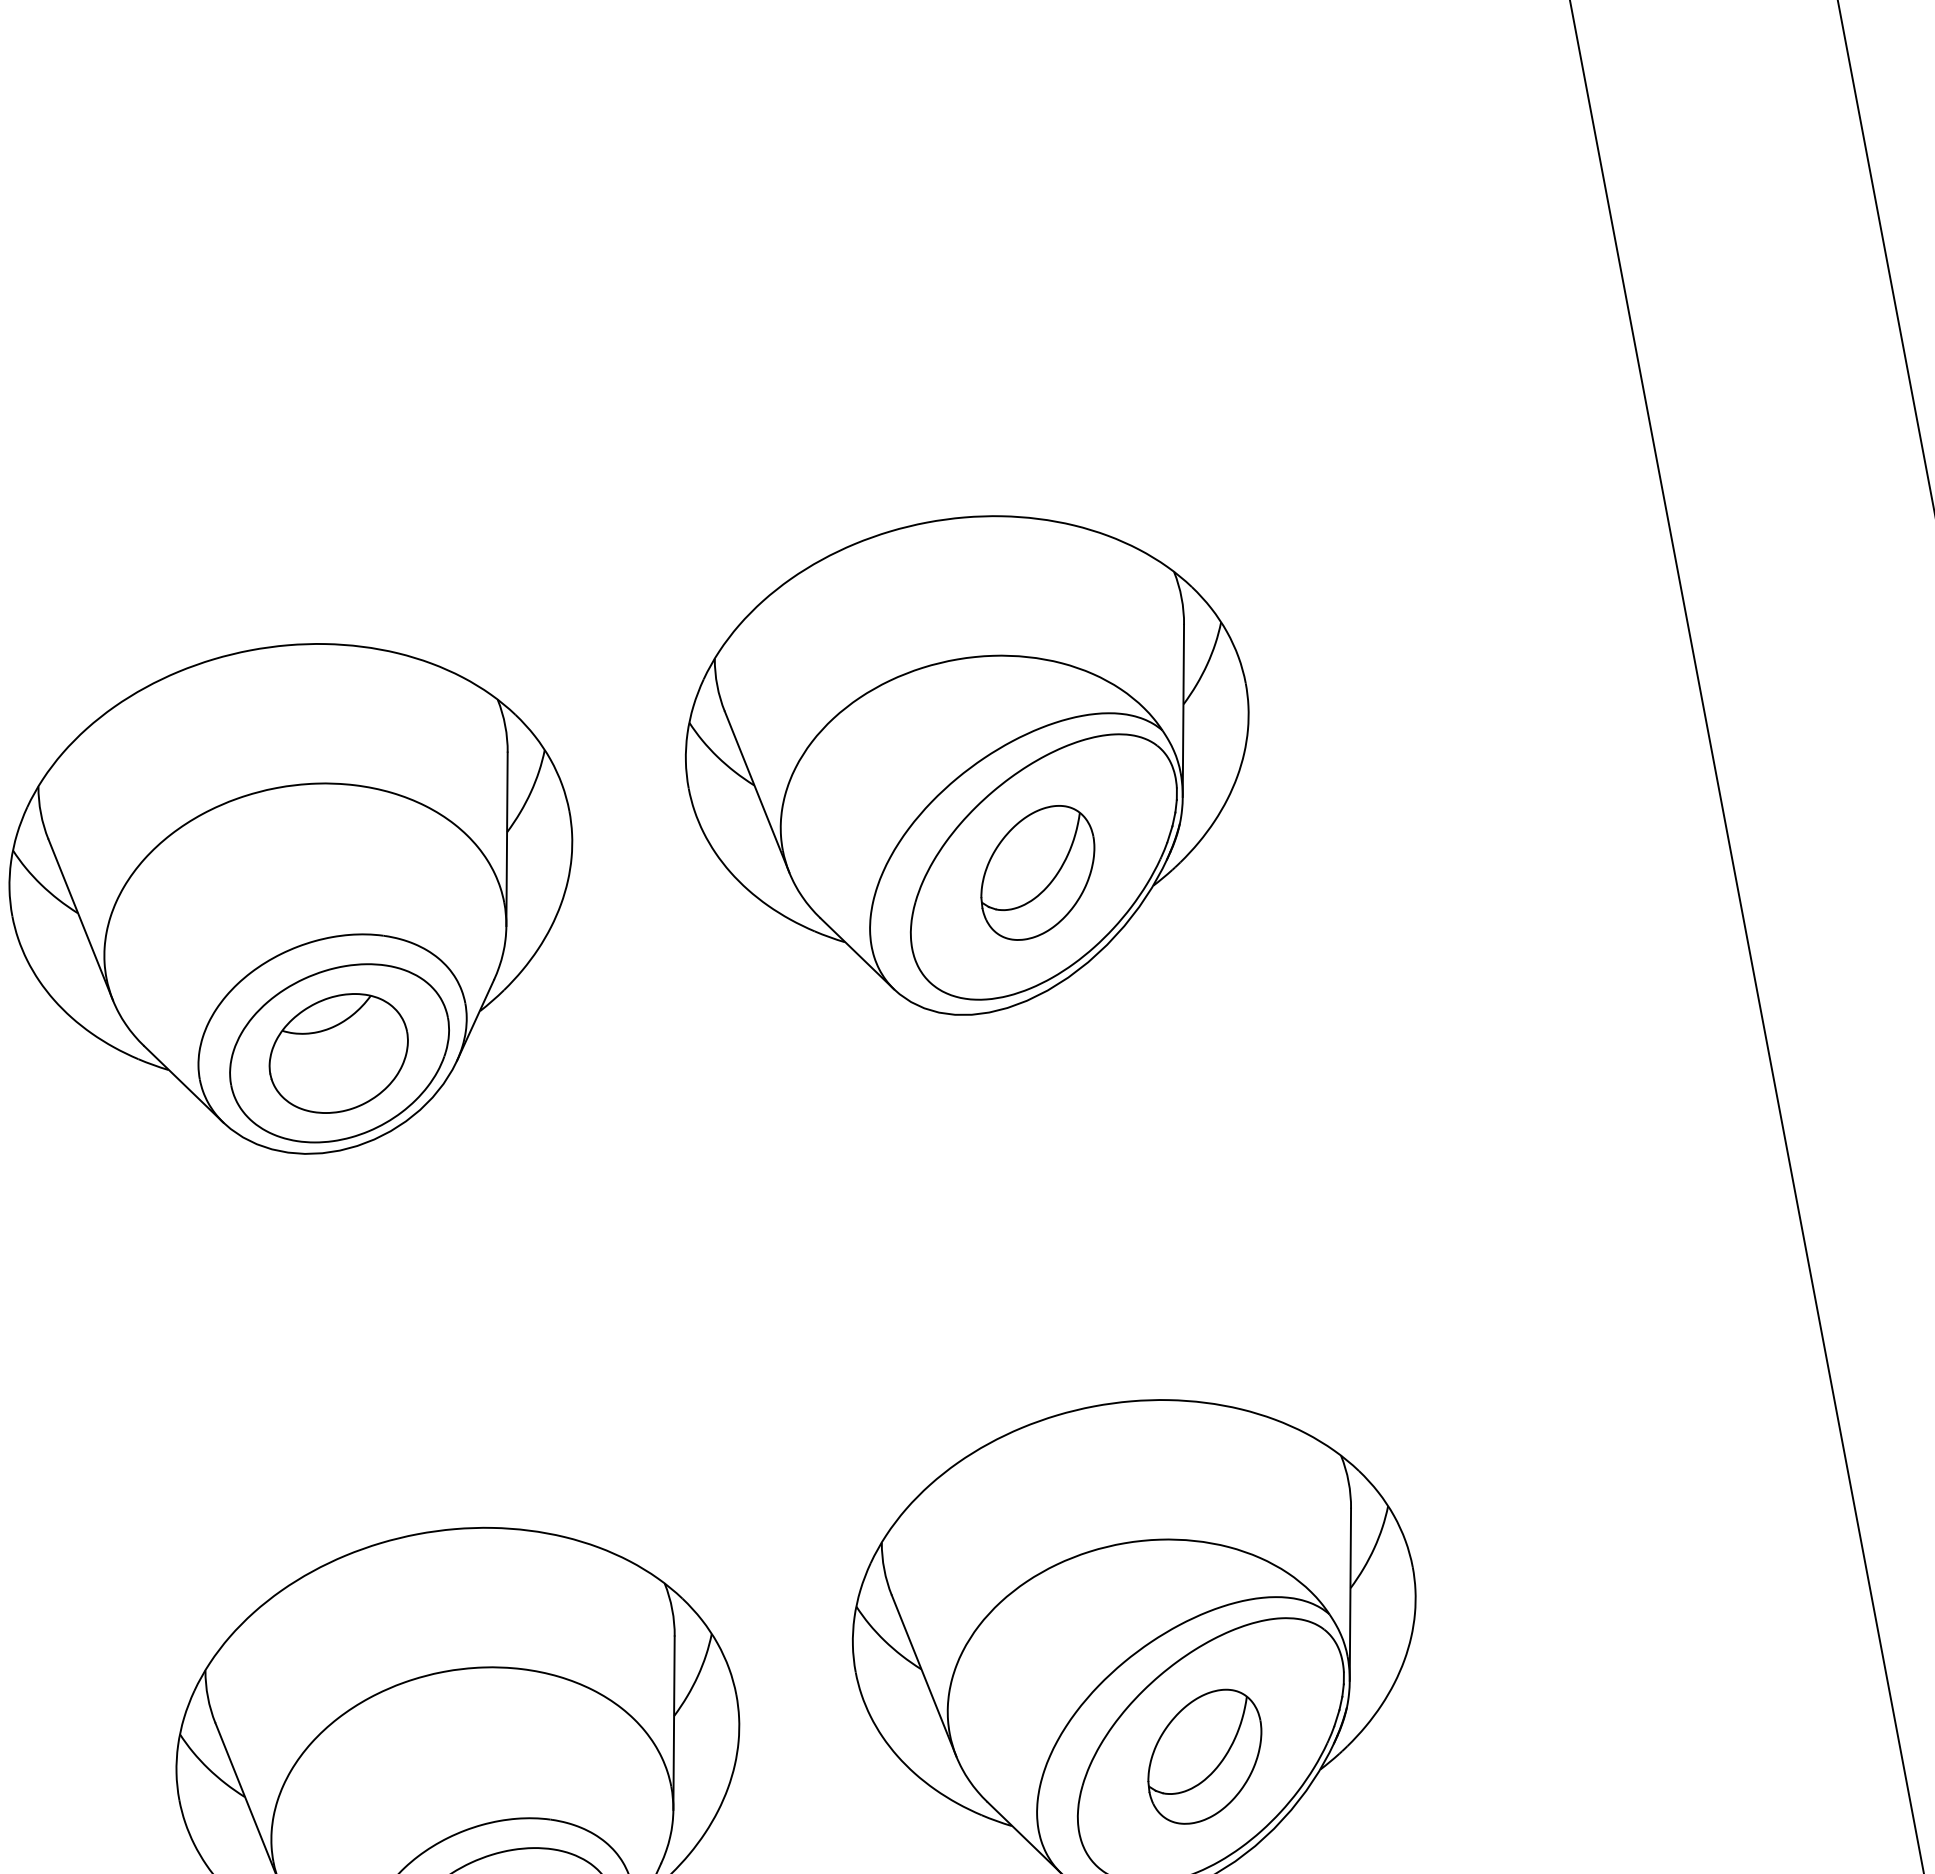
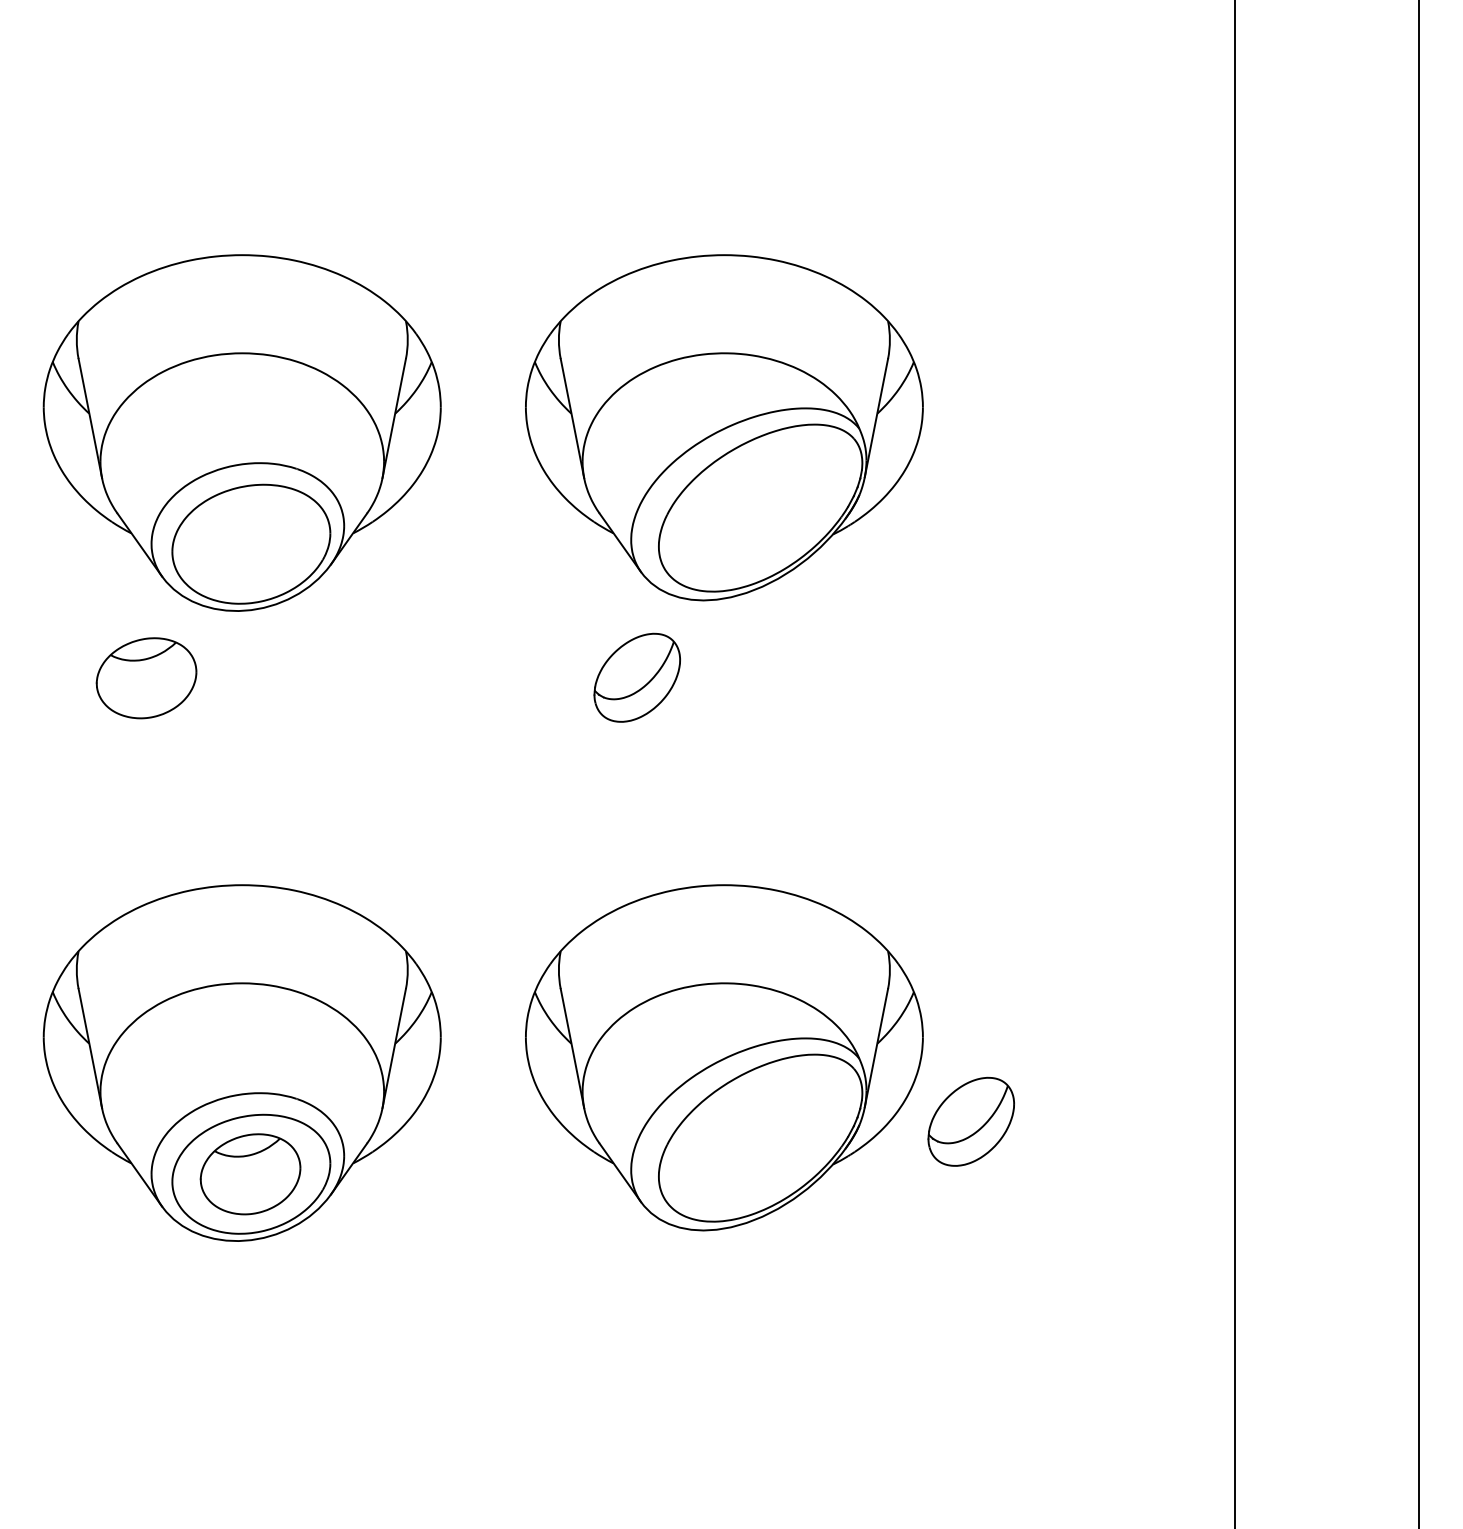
part: (1036, 872) -> (636, 677), moved
part: (338, 1054) -> (146, 678), moved
part: (1203, 1756) -> (970, 1121), moved

